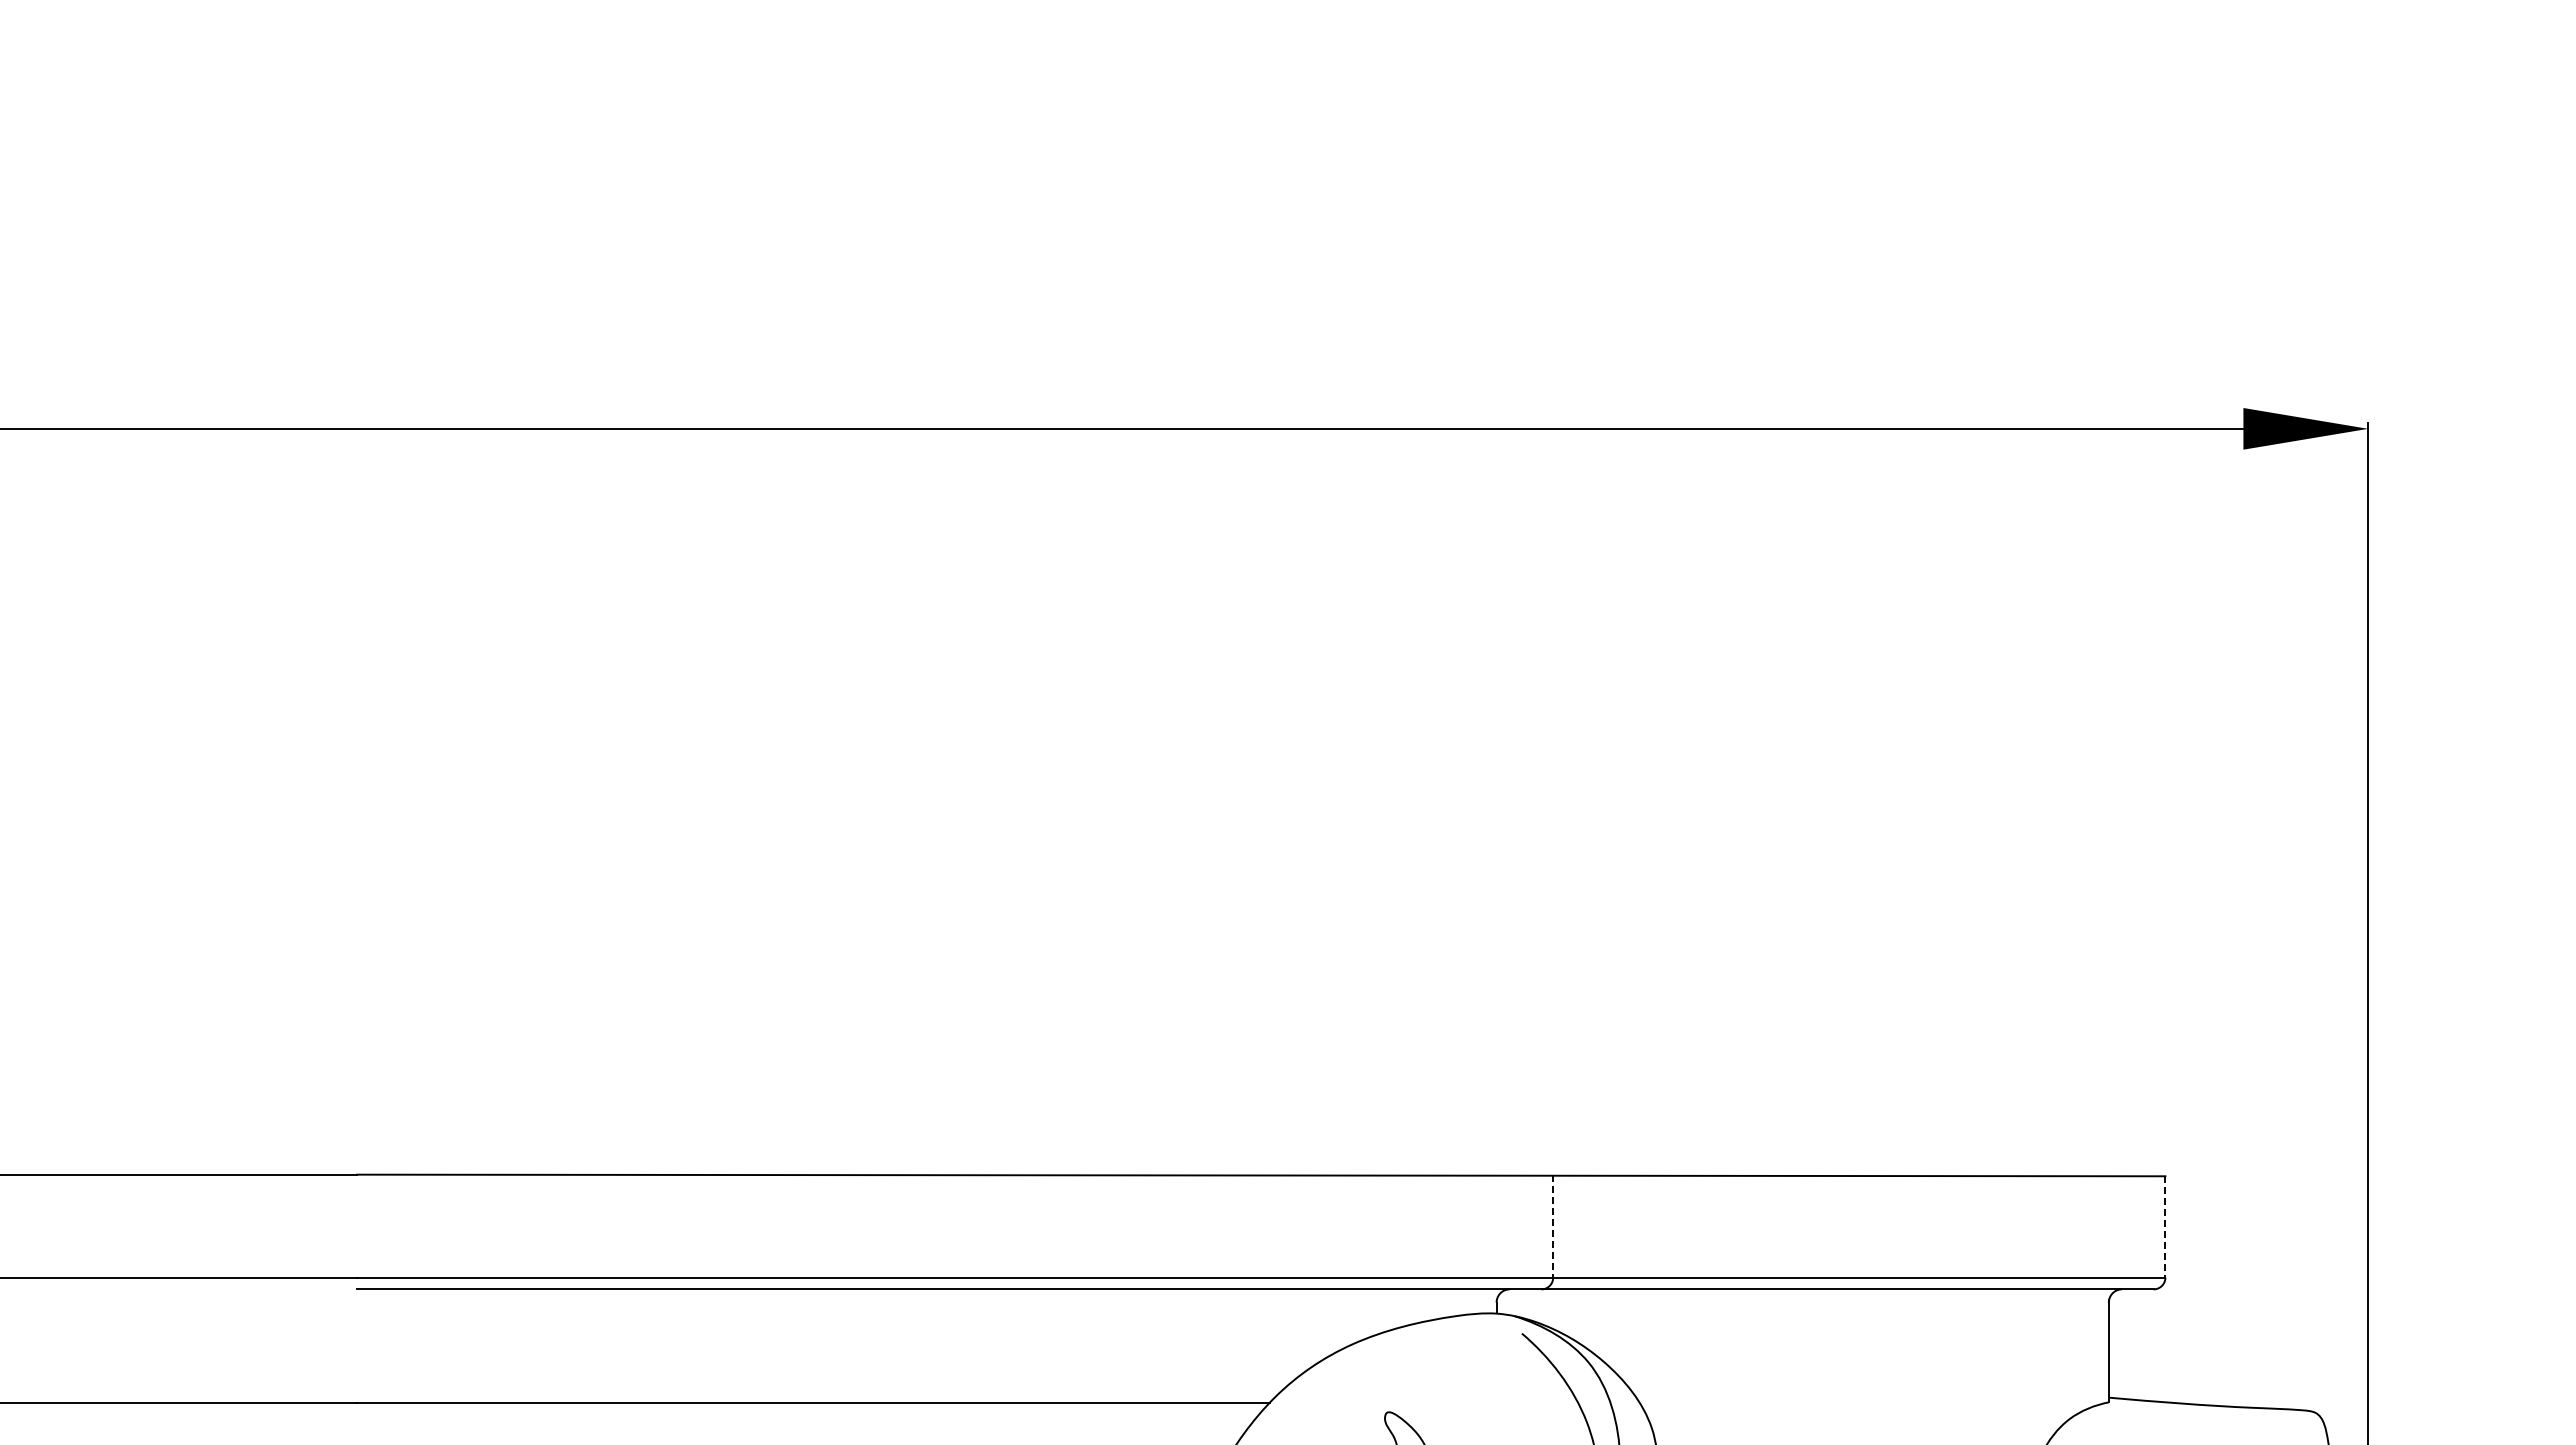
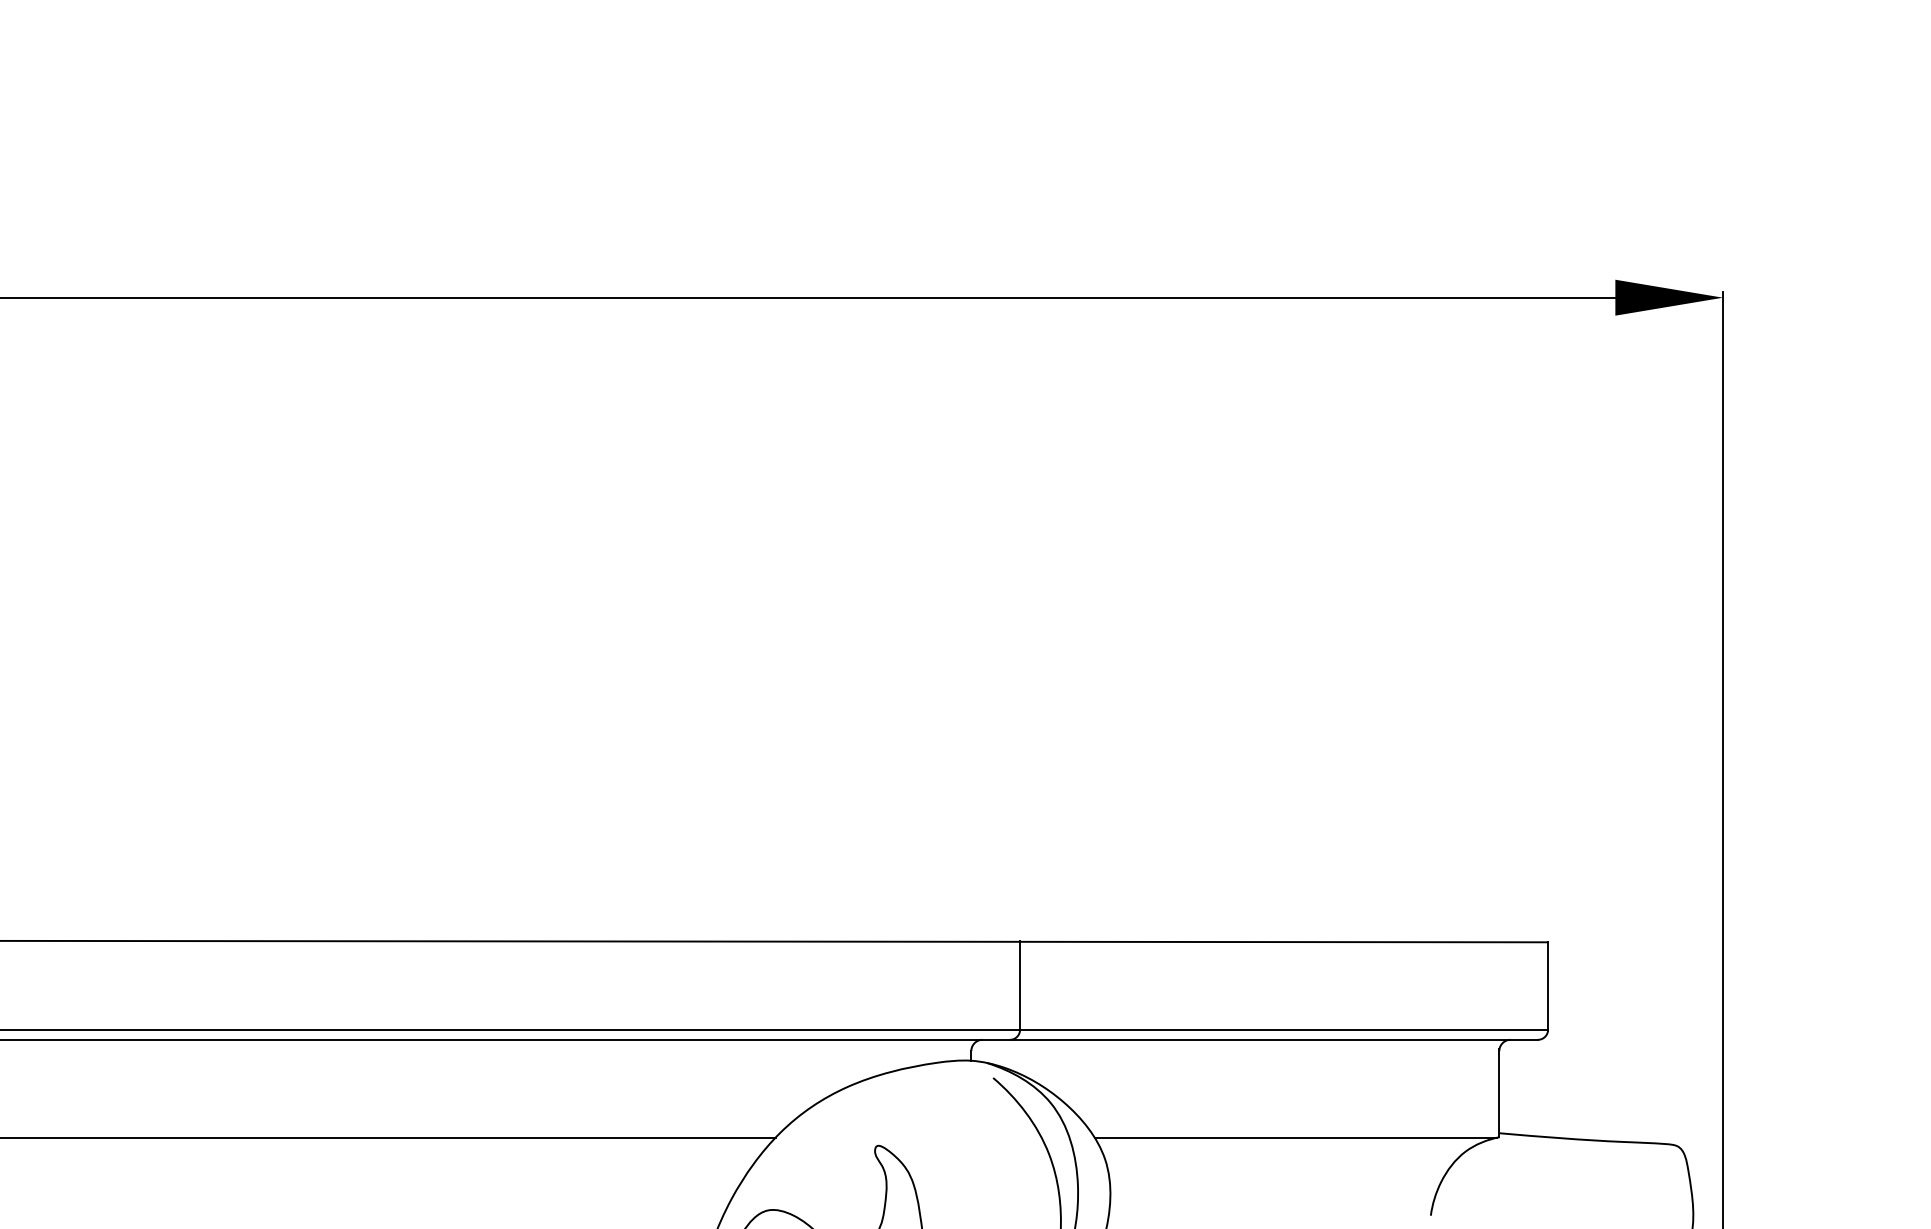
line: (1553, 1226) -> (1020, 985), dashed -> solid
line: (2165, 1228) -> (1548, 987), dashed -> solid
line: (1872, 1402) -> (1295, 1137), added

